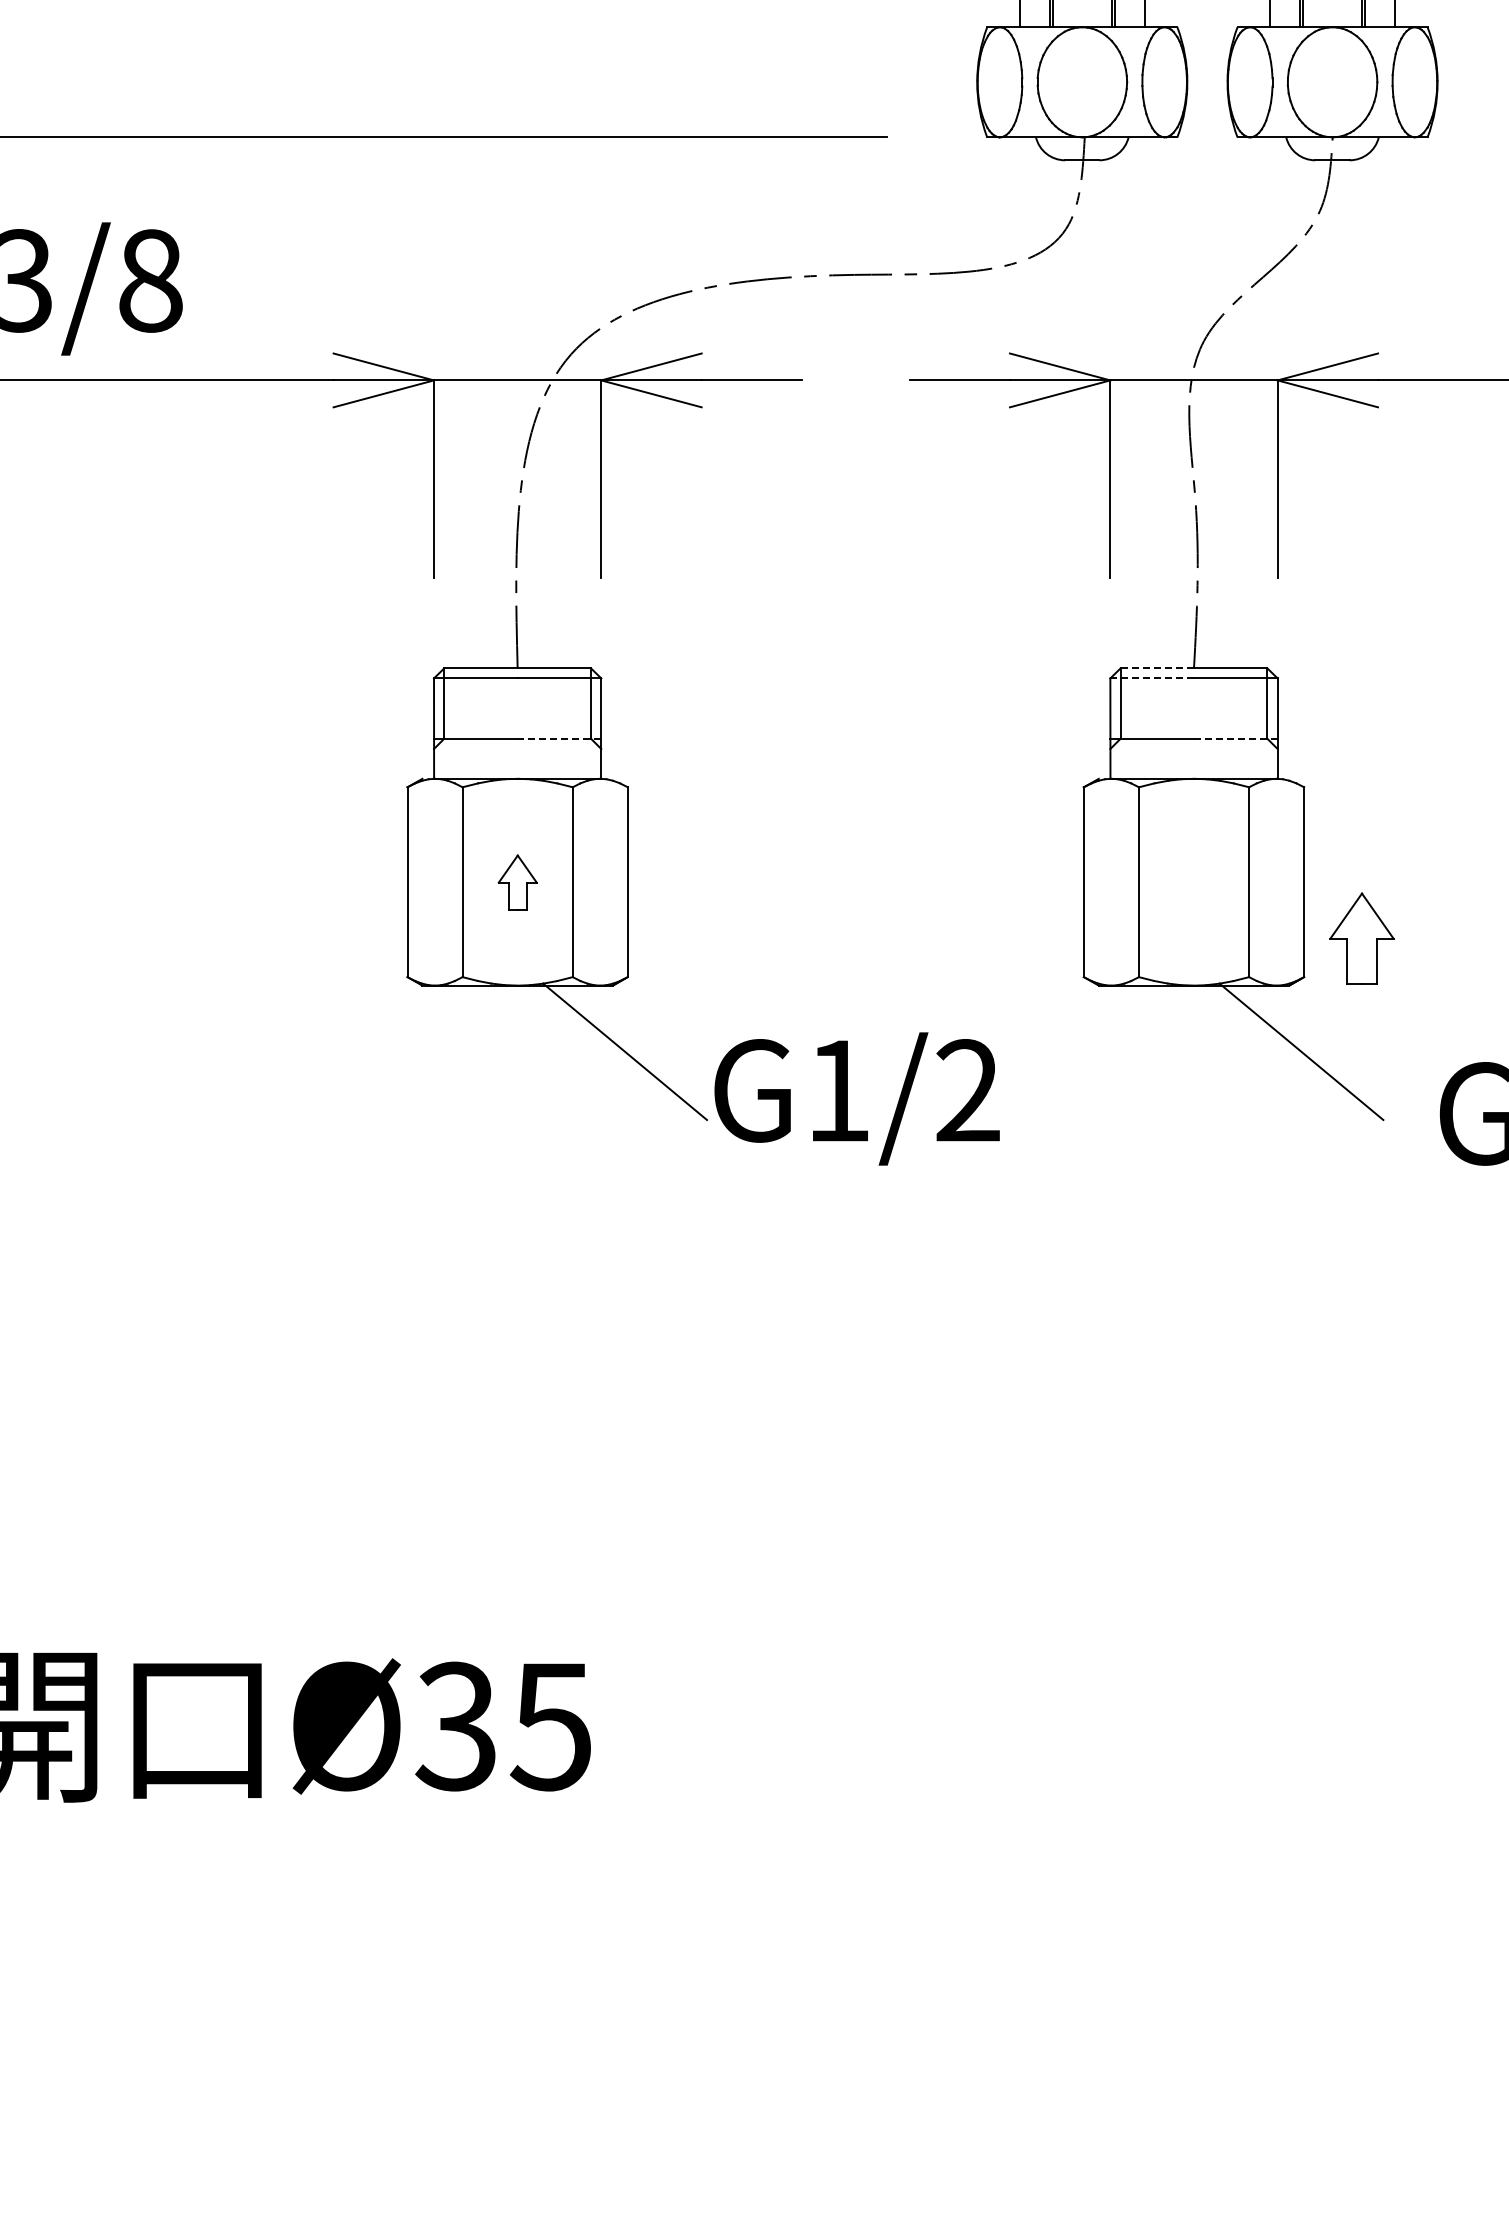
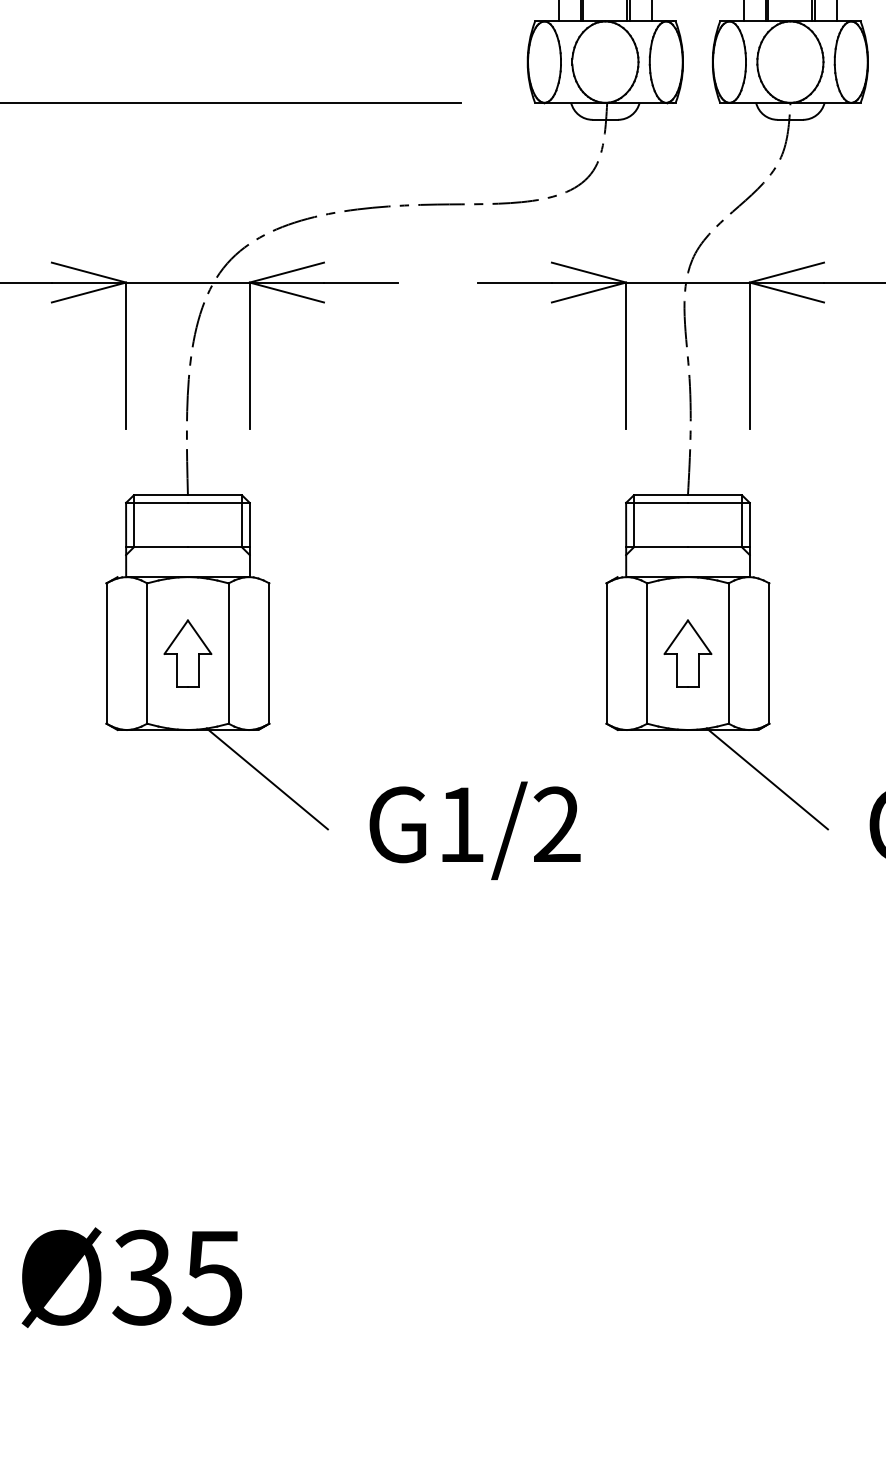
line: (1157, 668) -> (660, 495), dashed -> solid
line: (1152, 678) -> (657, 502), dashed -> solid
line: (559, 738) -> (218, 547), dashed -> solid
line: (1235, 738) -> (718, 547), dashed -> solid
part: (517, 882) -> (187, 653), size x1.67
part: (1361, 938) -> (687, 653), moved
text: (856, 1098) -> (474, 830), moved

